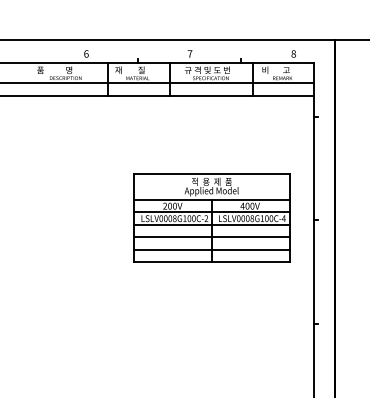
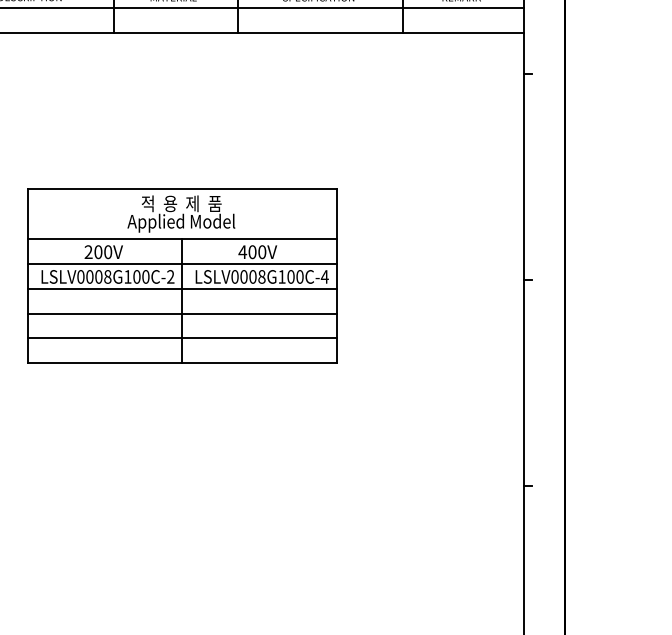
part: (211, 217) -> (180, 274), moved

